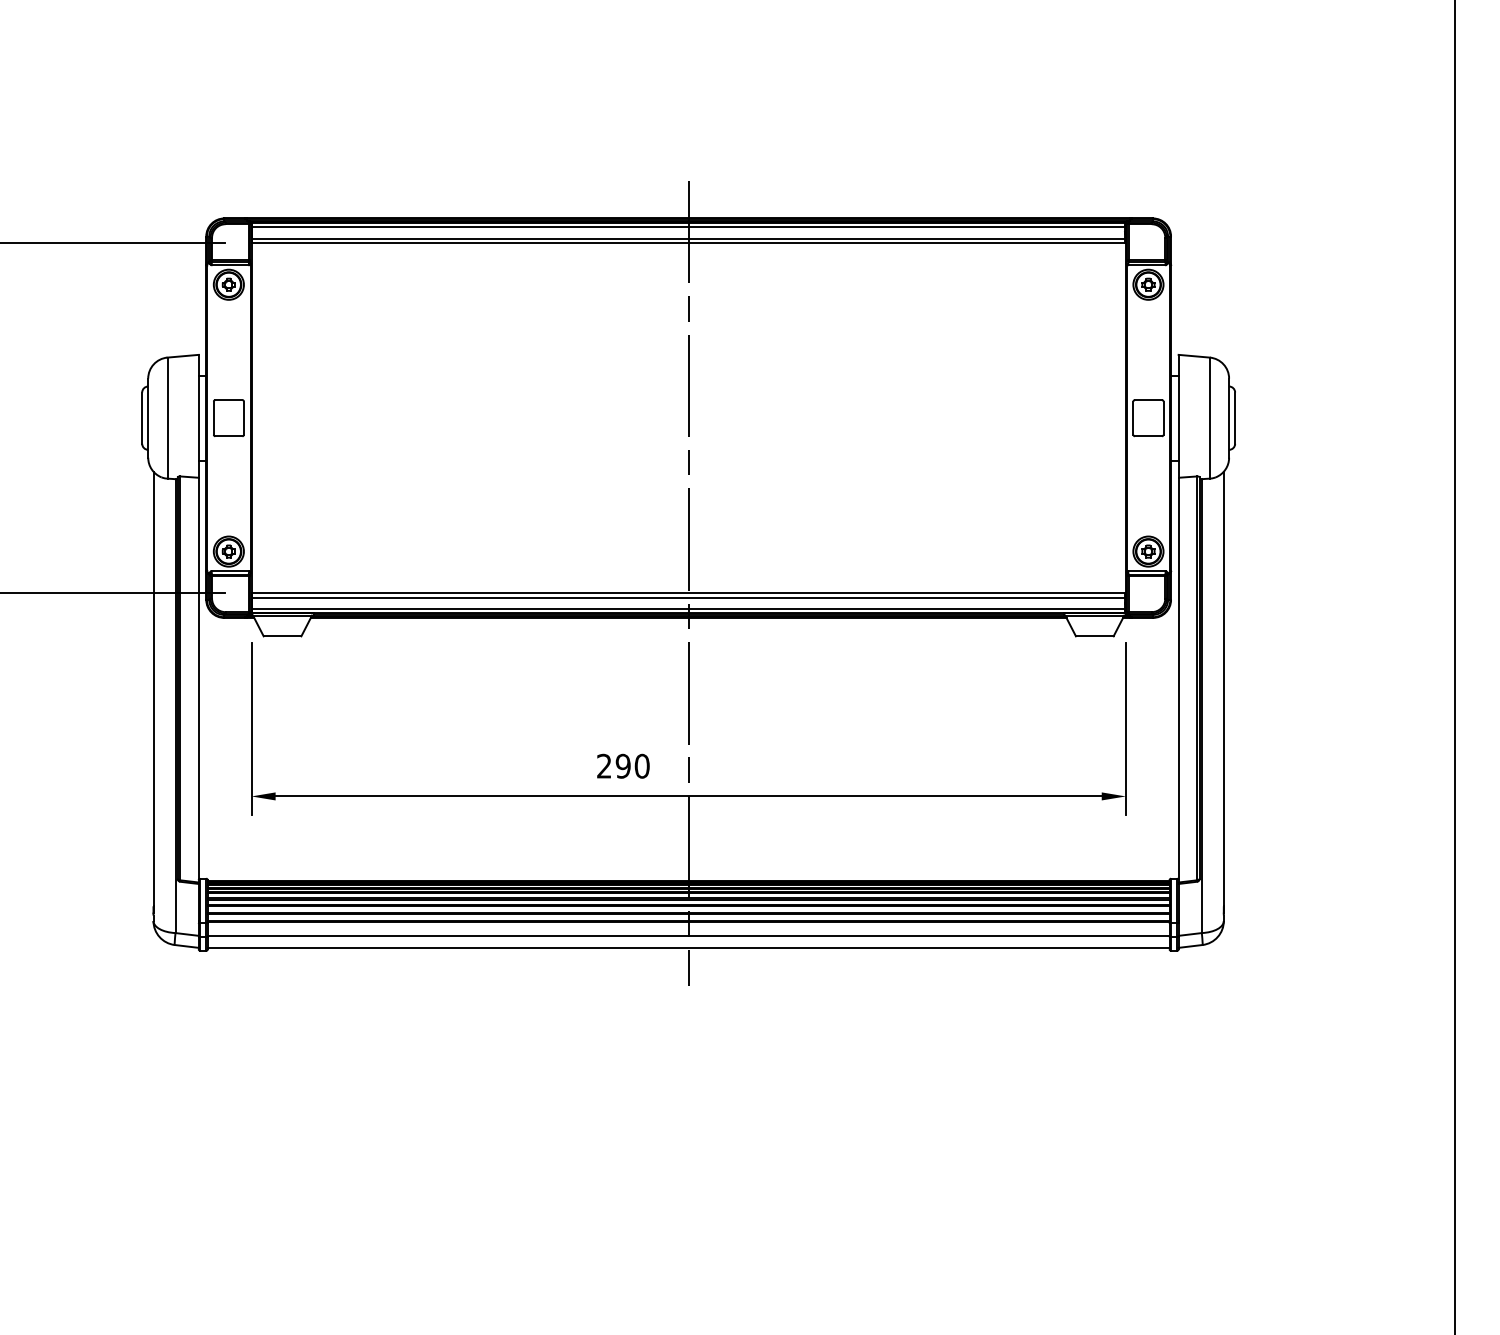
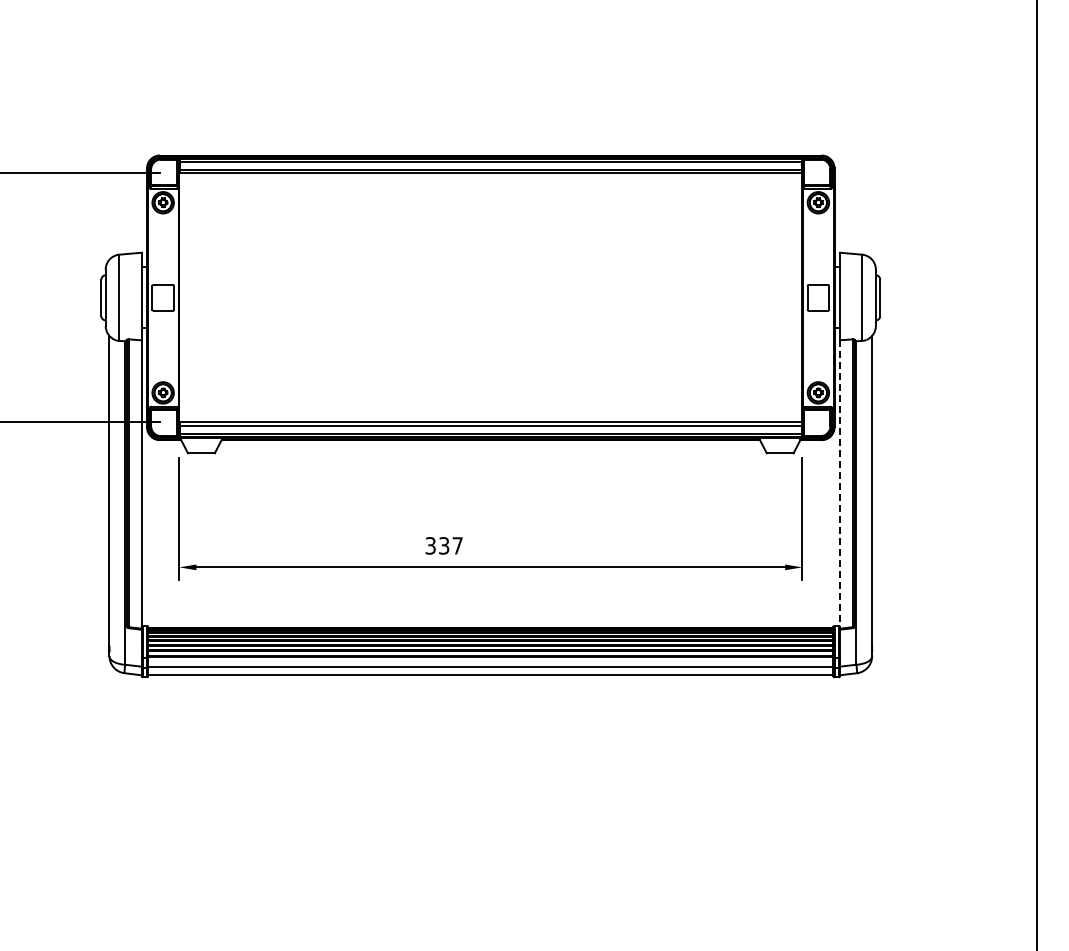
line: (688, 583) -> (490, 415), removed
line: (1178, 681) -> (839, 485), solid -> dashed
text: (622, 765) -> (443, 545), 290 -> 337

